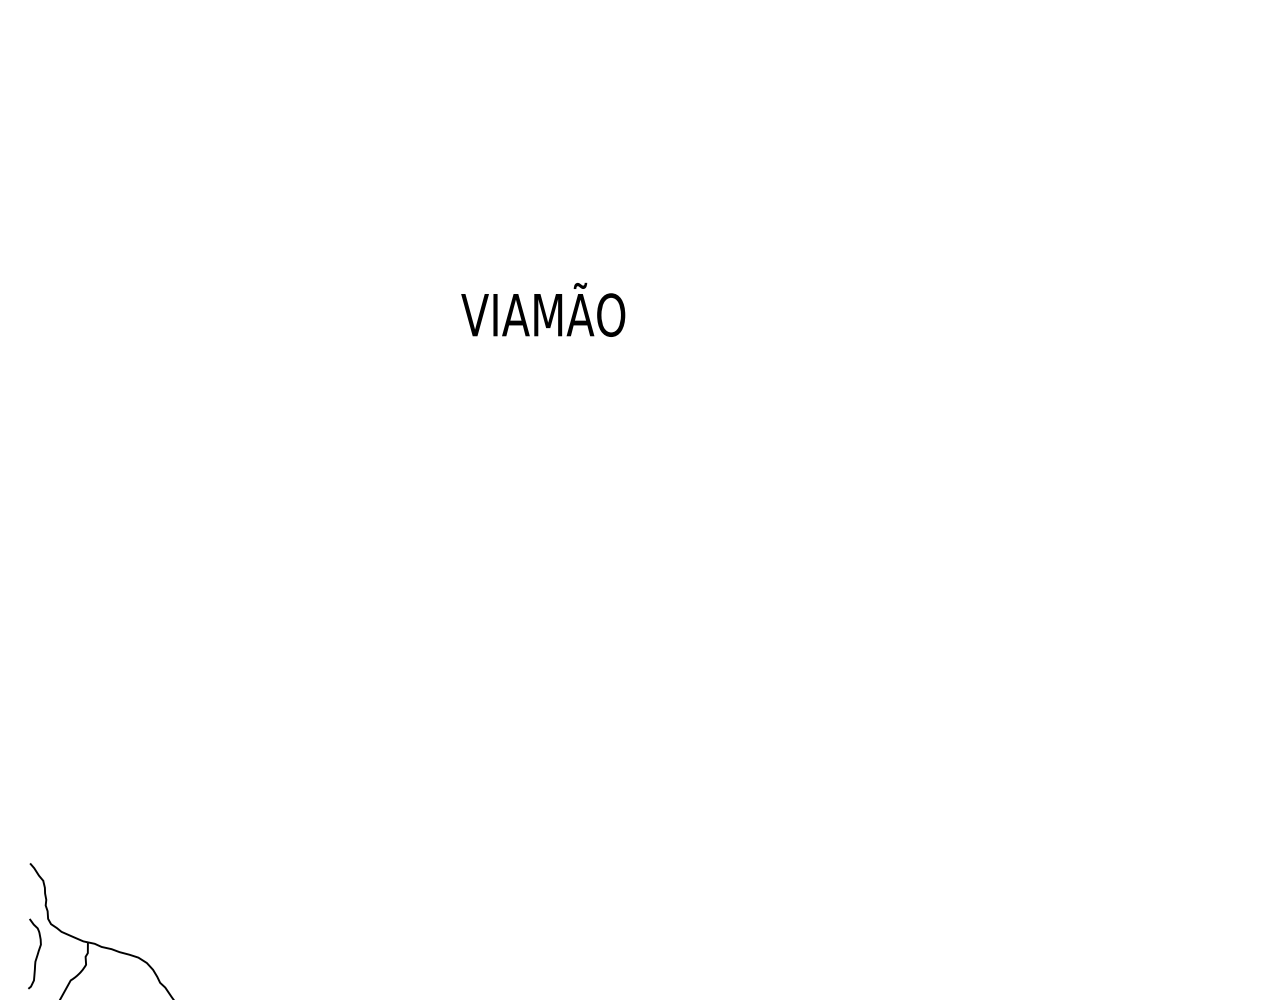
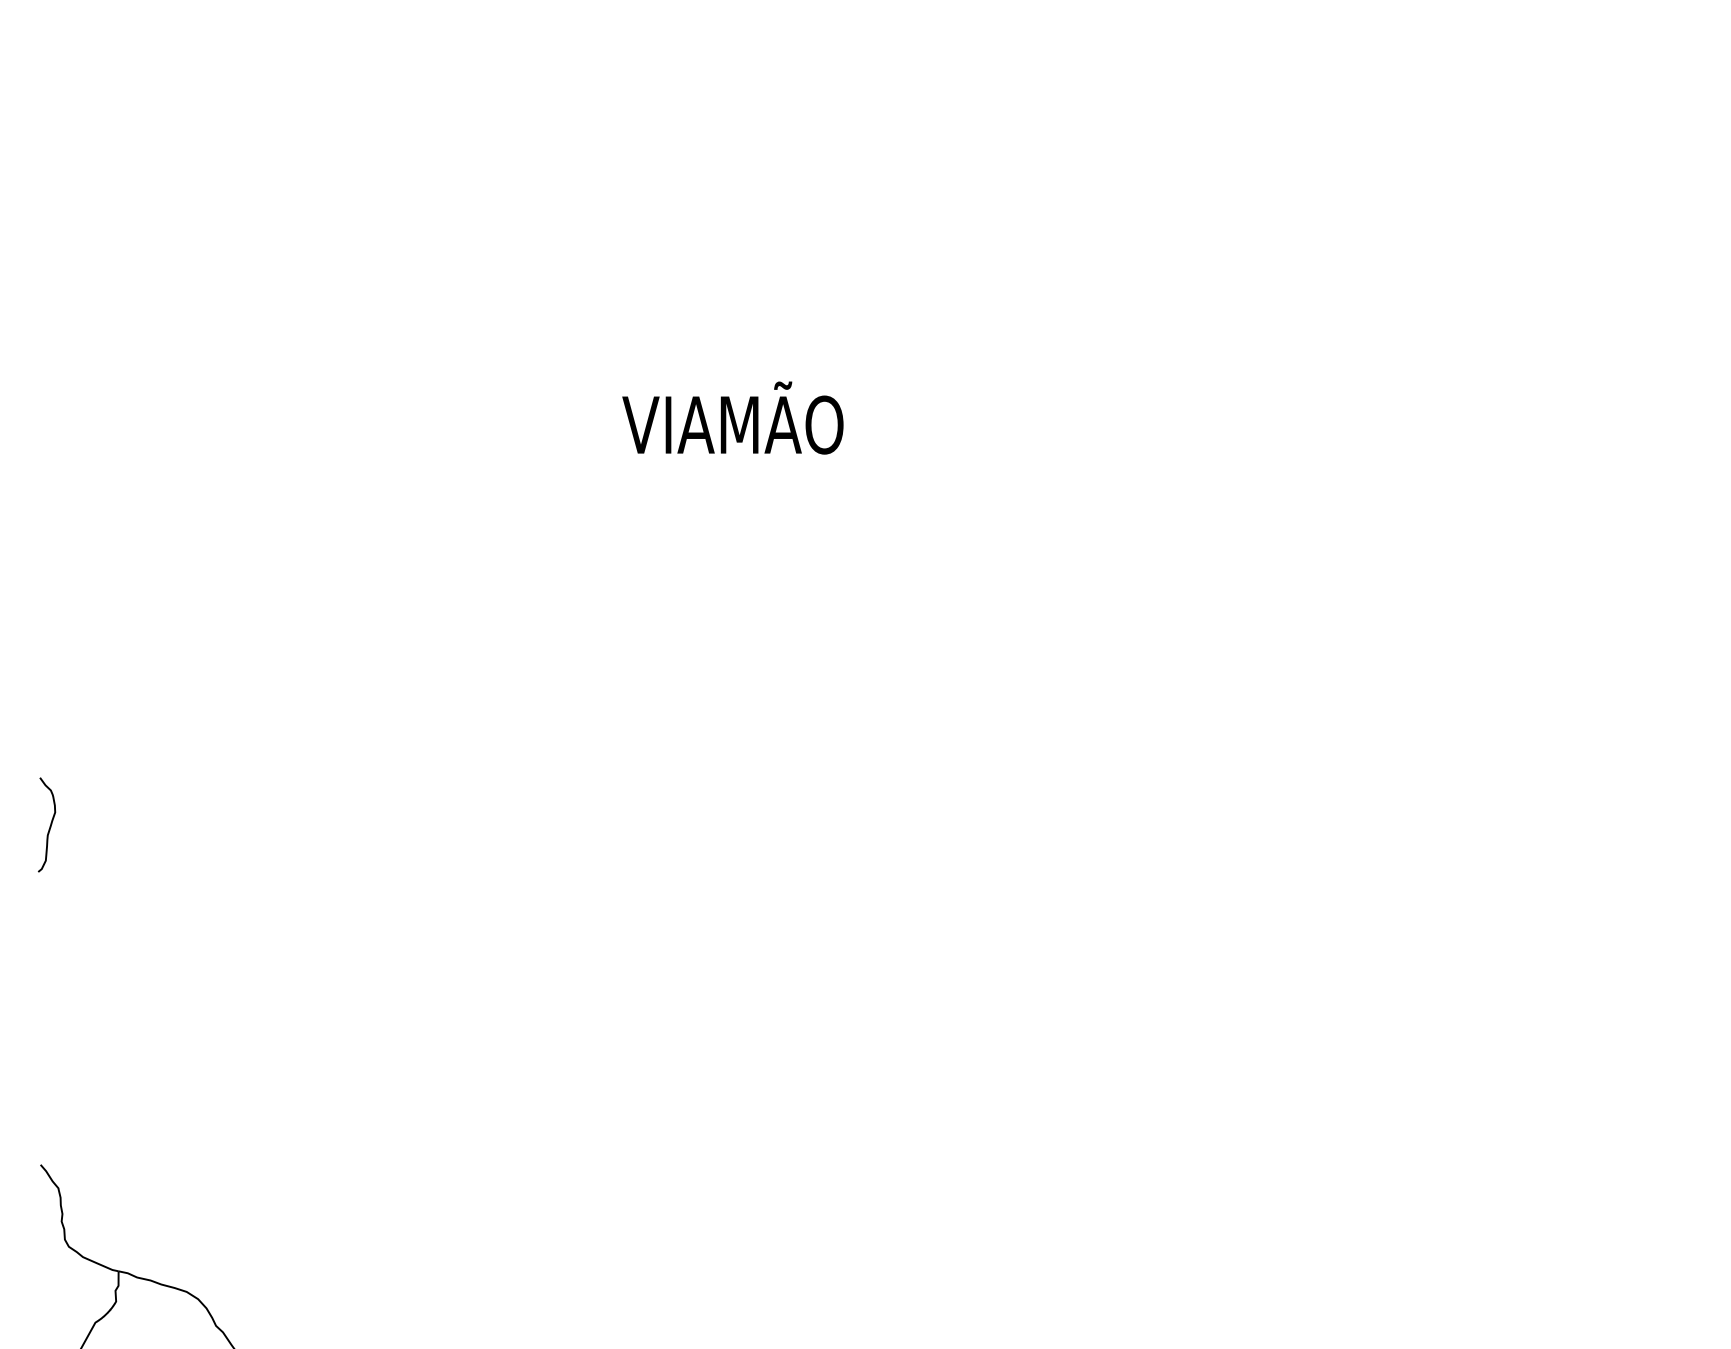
curve: (36, 955) -> (49, 826), moved

